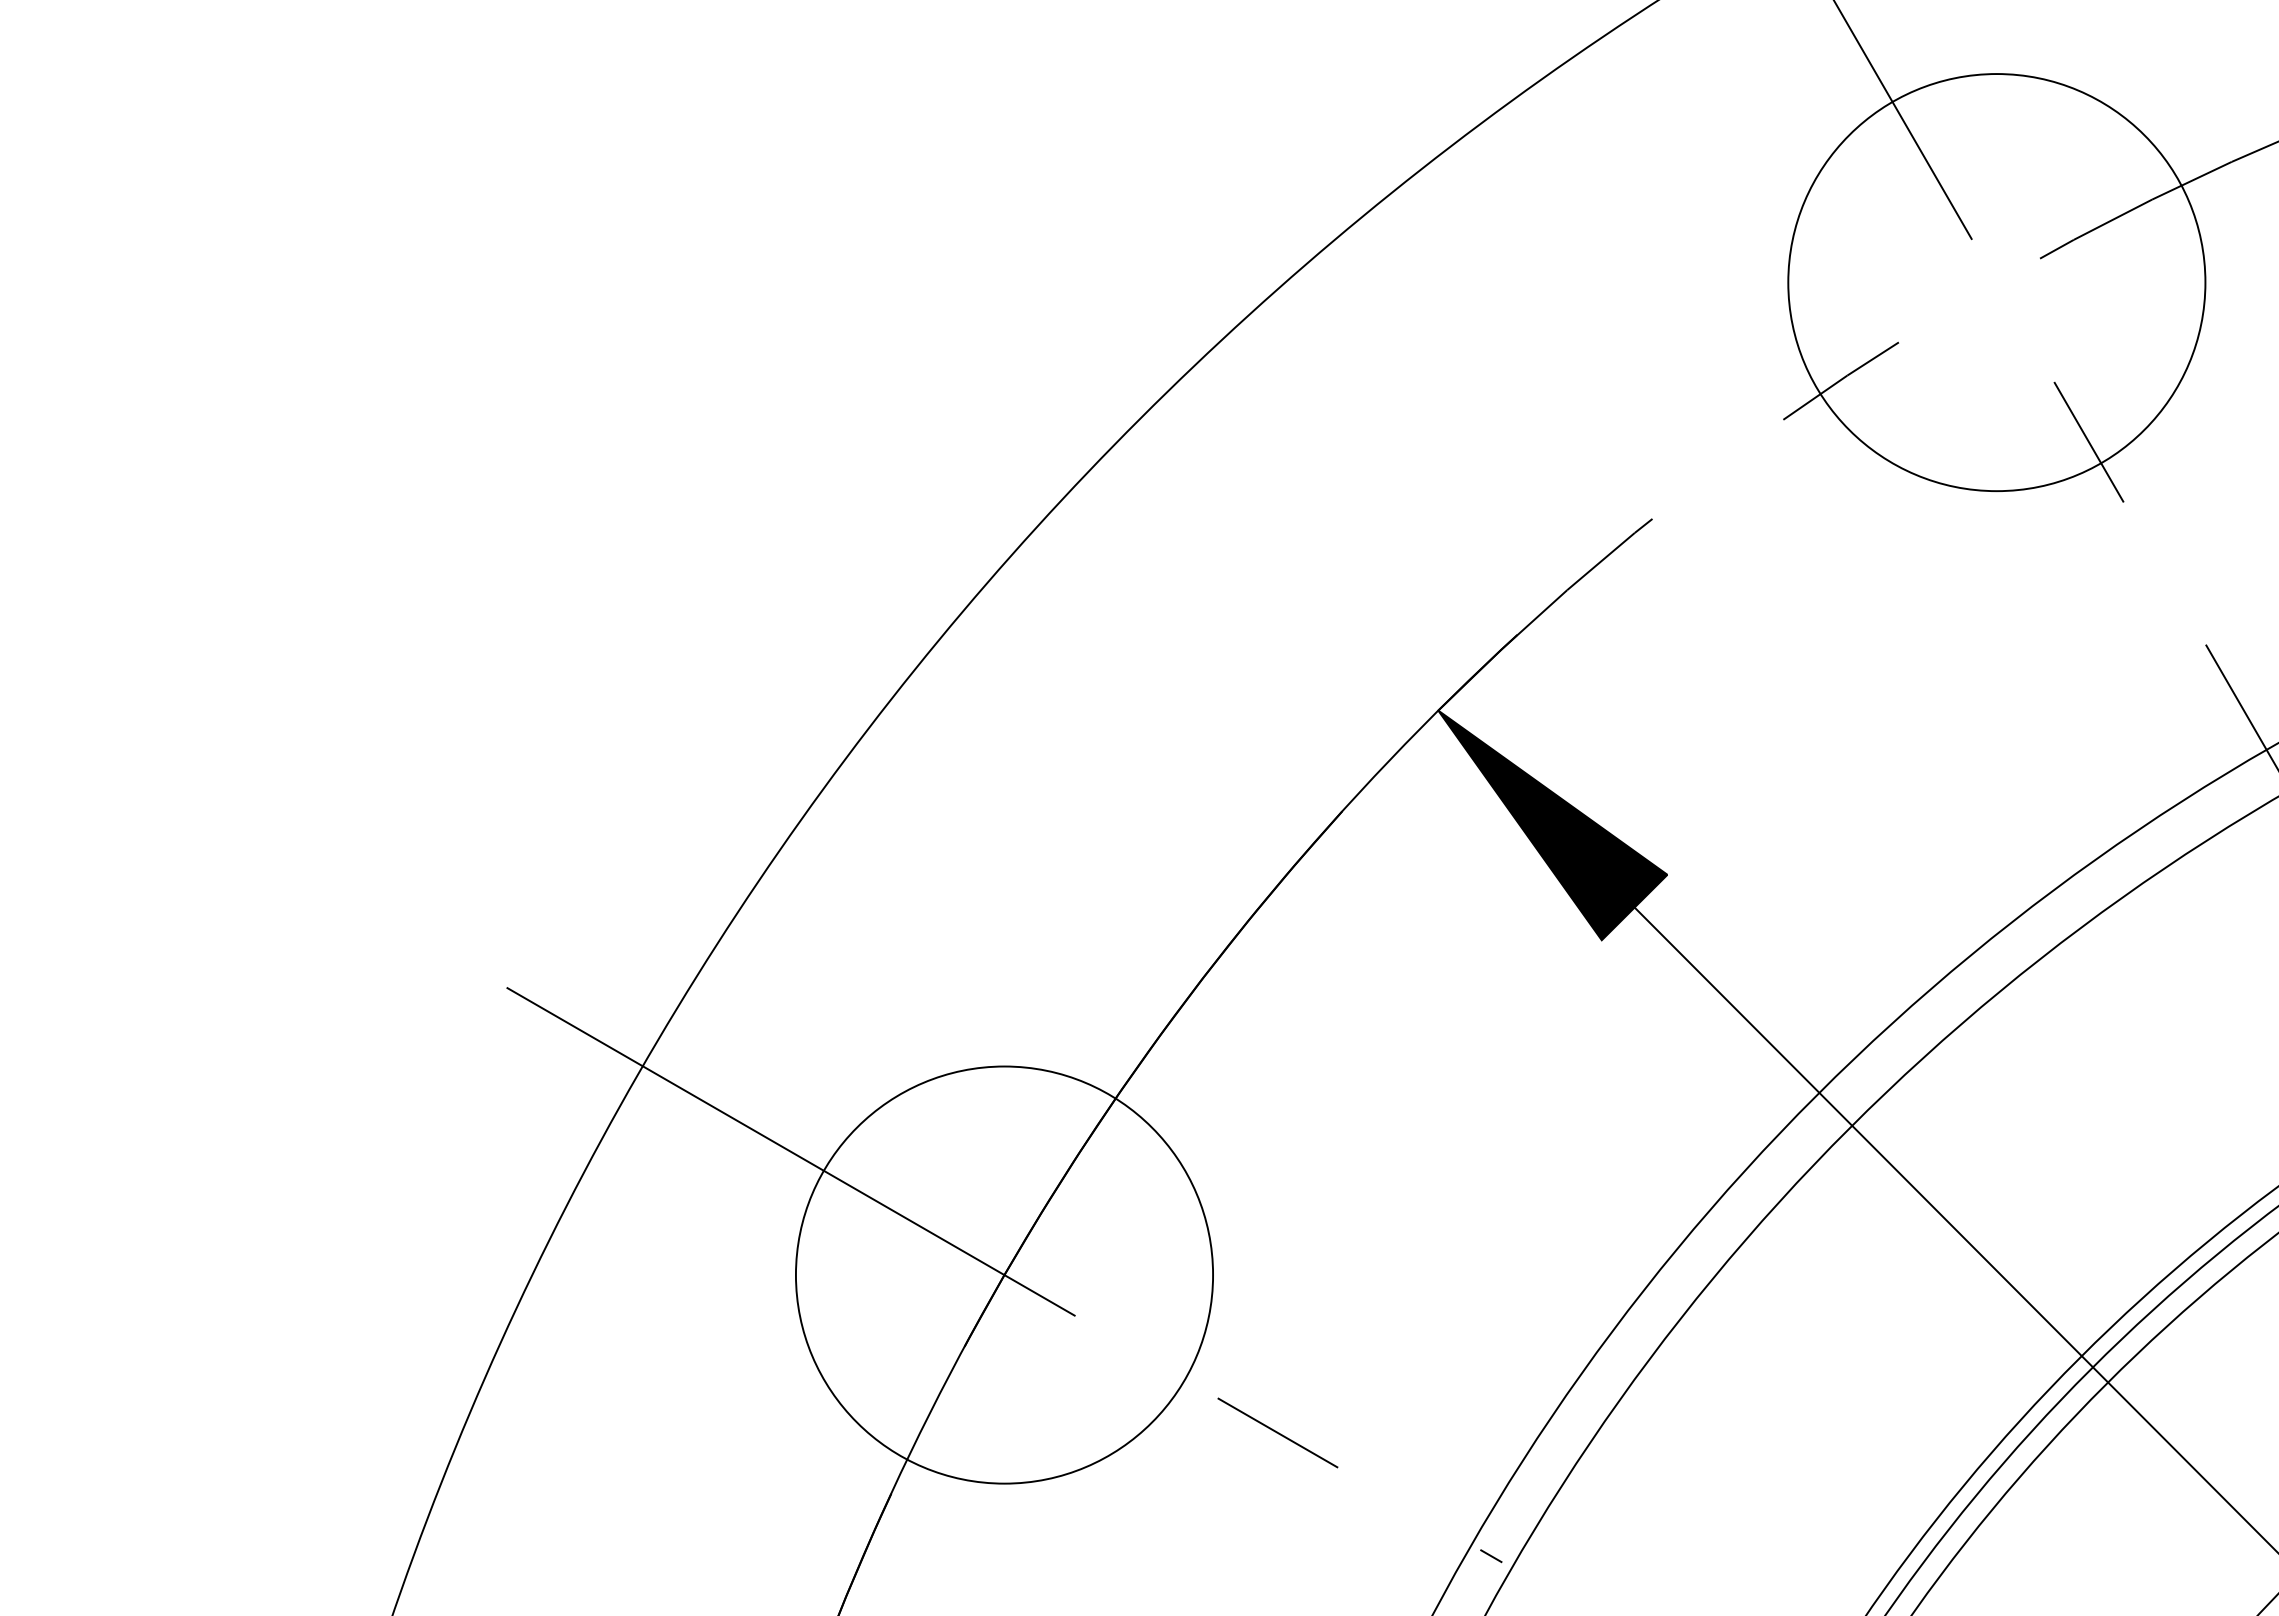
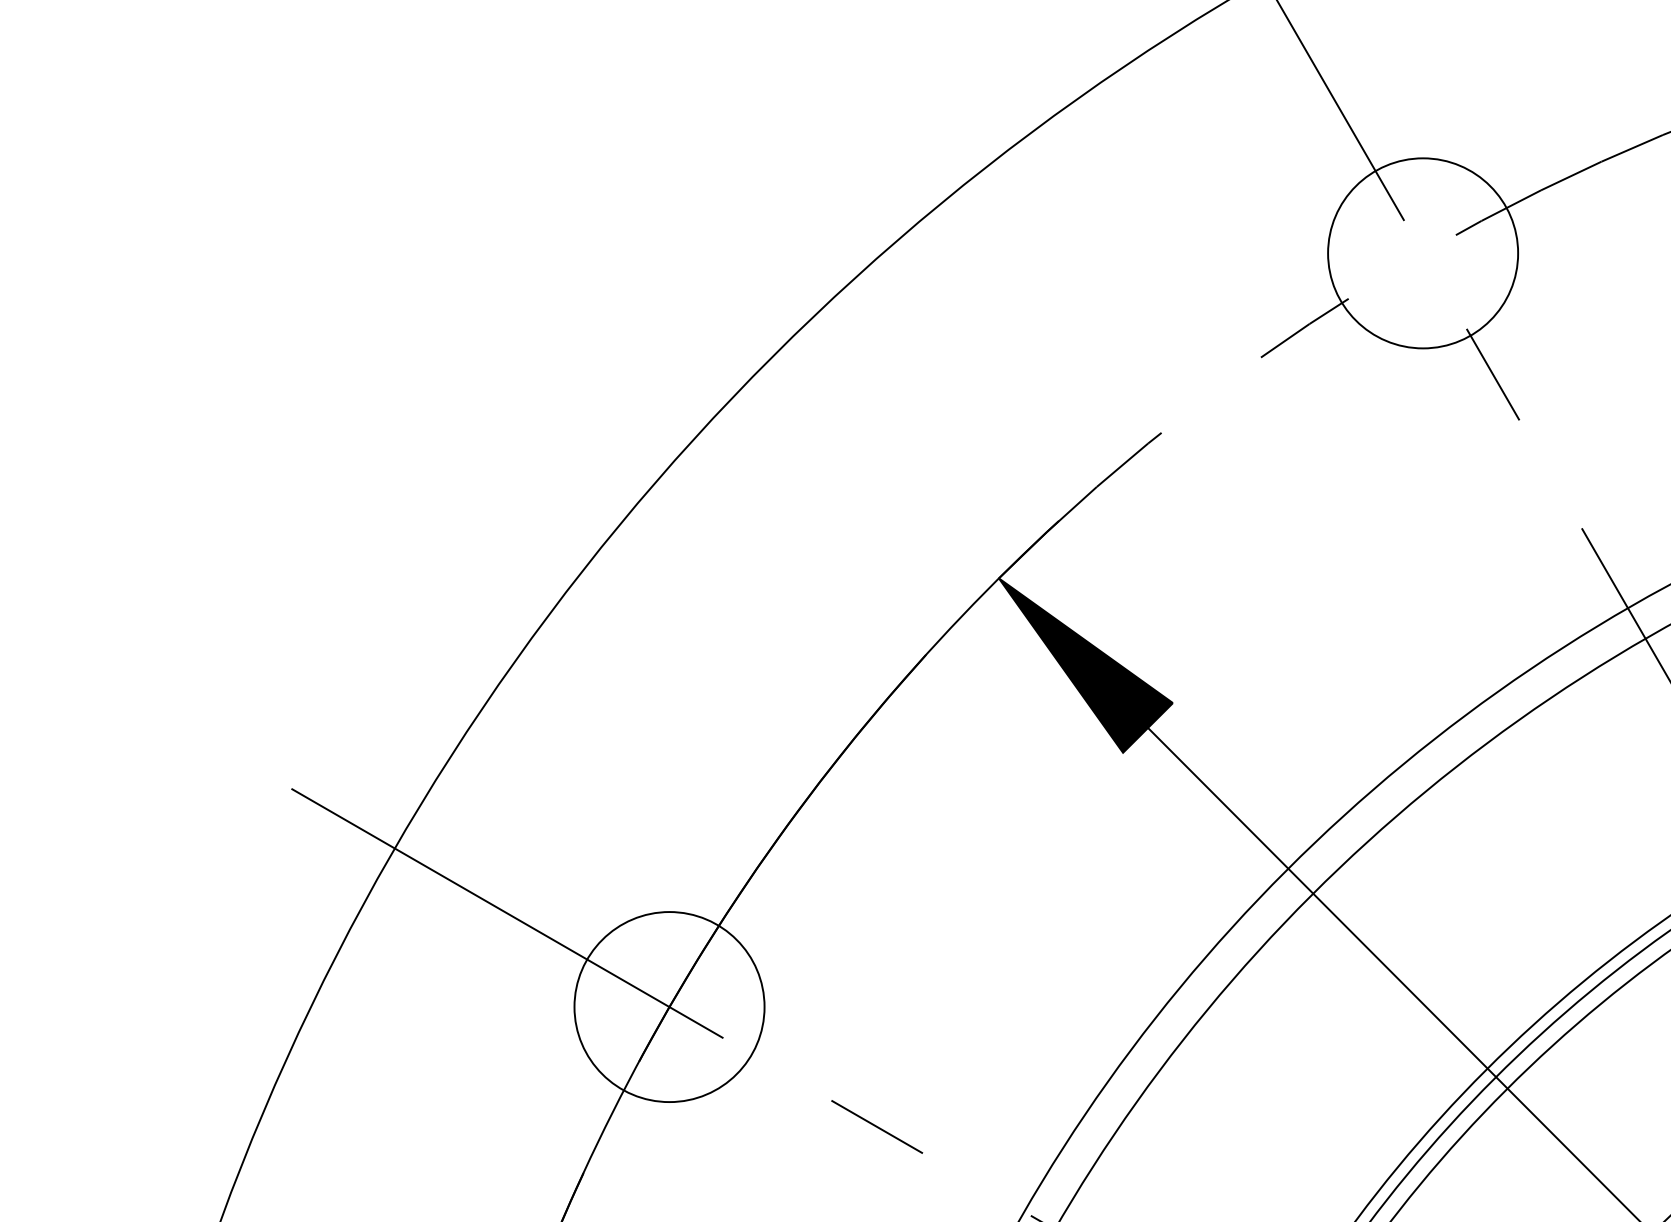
circle: (1996, 282) -> (1422, 253), size x0.6
circle: (1004, 1274) -> (669, 1006), size x0.6

